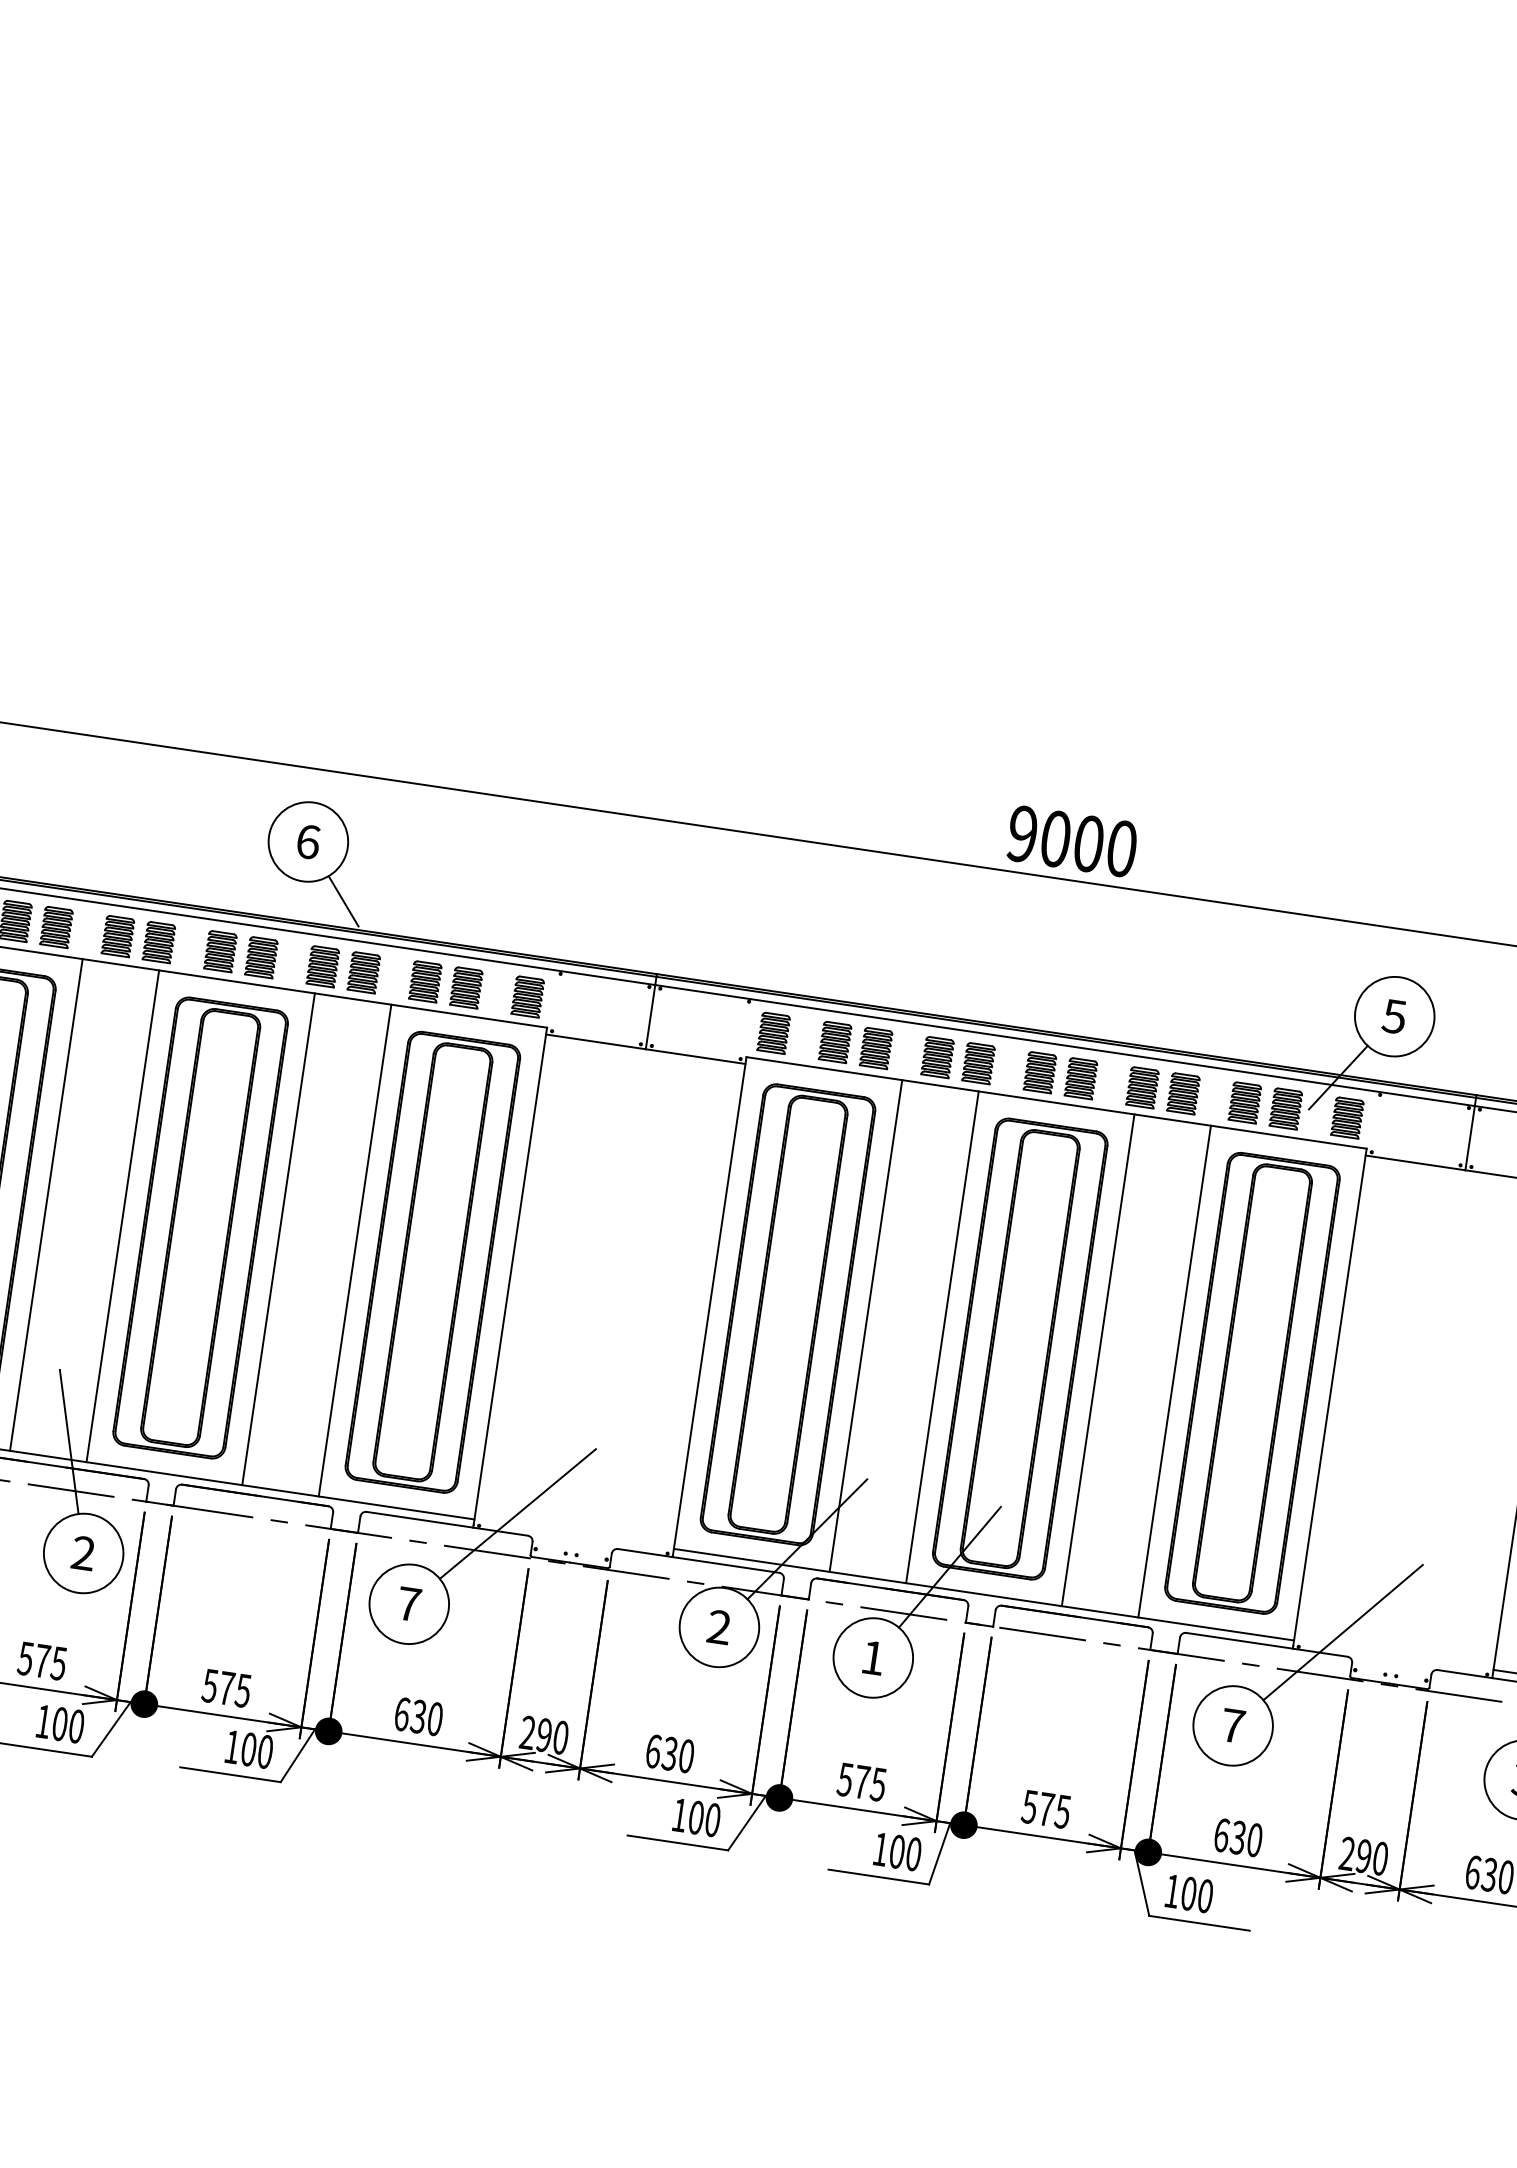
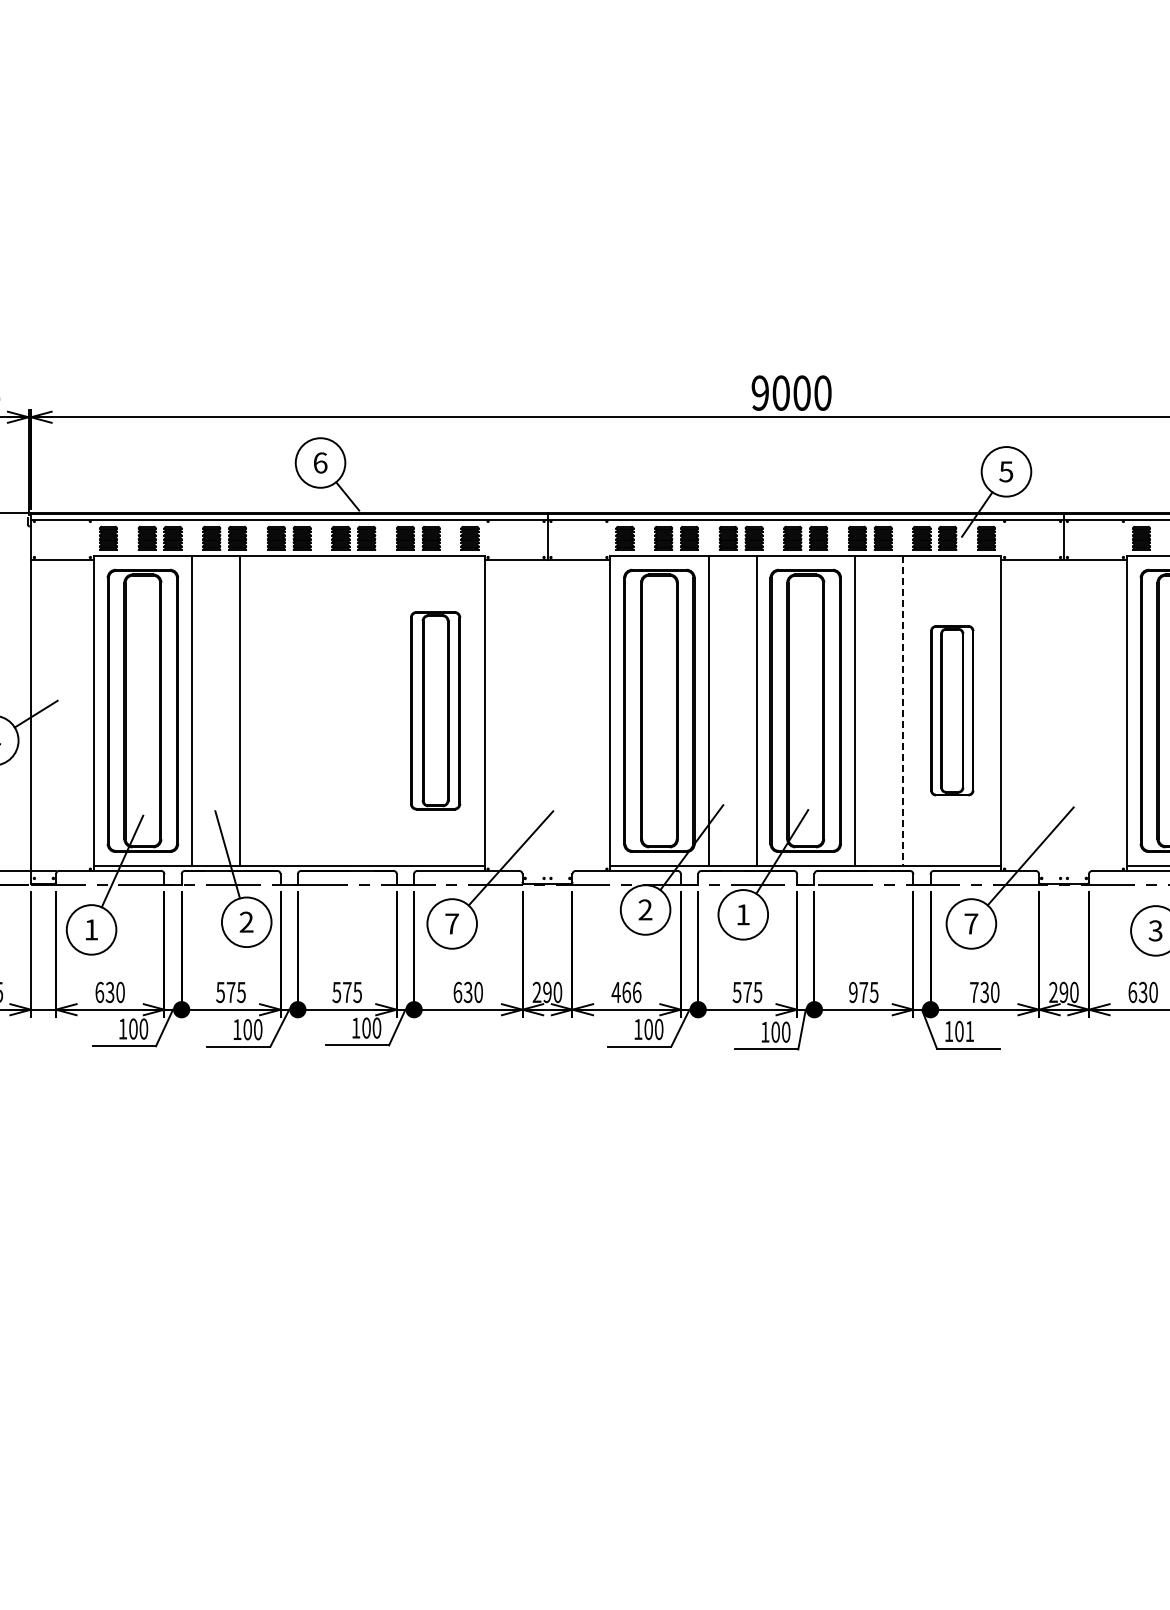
part: (201, 1227) -> (289, 710), removed
line: (278, 1238) -> (338, 710), removed
line: (355, 1250) -> (386, 710), removed
part: (432, 1261) -> (435, 710), size x0.7
line: (1175, 1371) -> (903, 710), solid -> dashed
part: (1253, 1382) -> (952, 710), size x0.6
text: (669, 1753) -> (626, 992), 630 -> 466
text: (1028, 1805) -> (852, 991), 575 -> 975
text: (1222, 1835) -> (974, 992), 630 -> 730
text: (1204, 1896) -> (969, 1031), 100 -> 101

